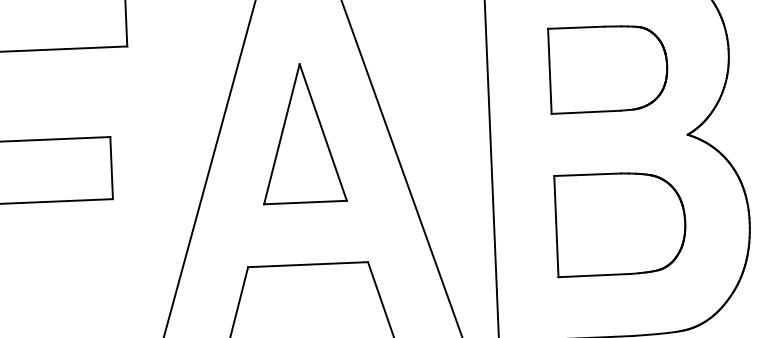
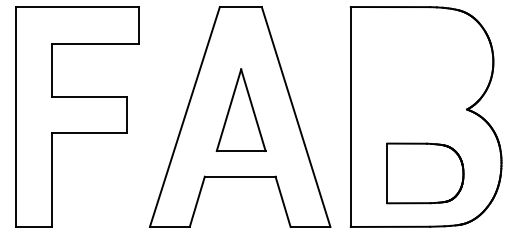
part: (607, 68) -> (421, 68), removed
part: (301, 132) -> (240, 109), moved
part: (620, 224) -> (425, 173), moved

